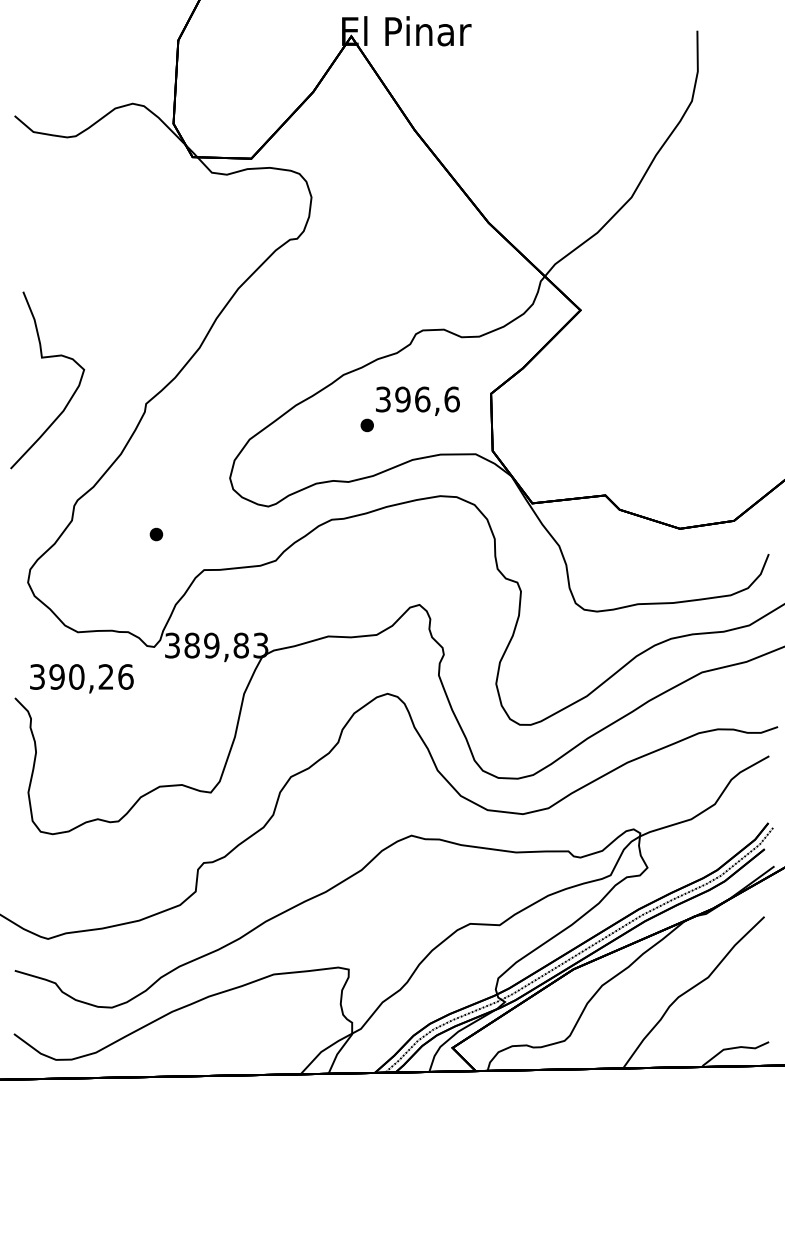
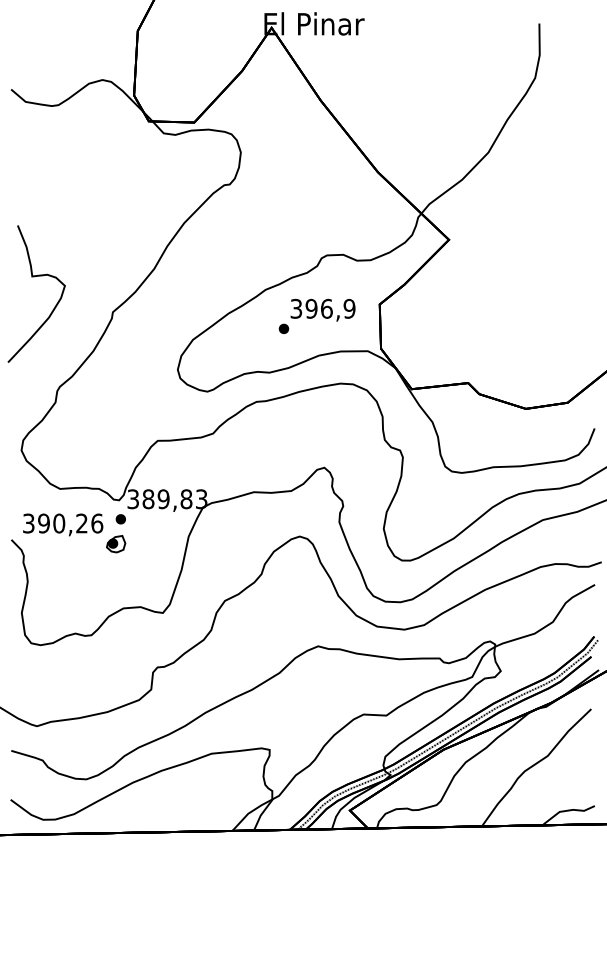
text: (451, 399) -> (349, 308), 396,6 -> 396,9
part: (156, 534) -> (120, 519), moved
part: (150, 703) -> (116, 544), added

